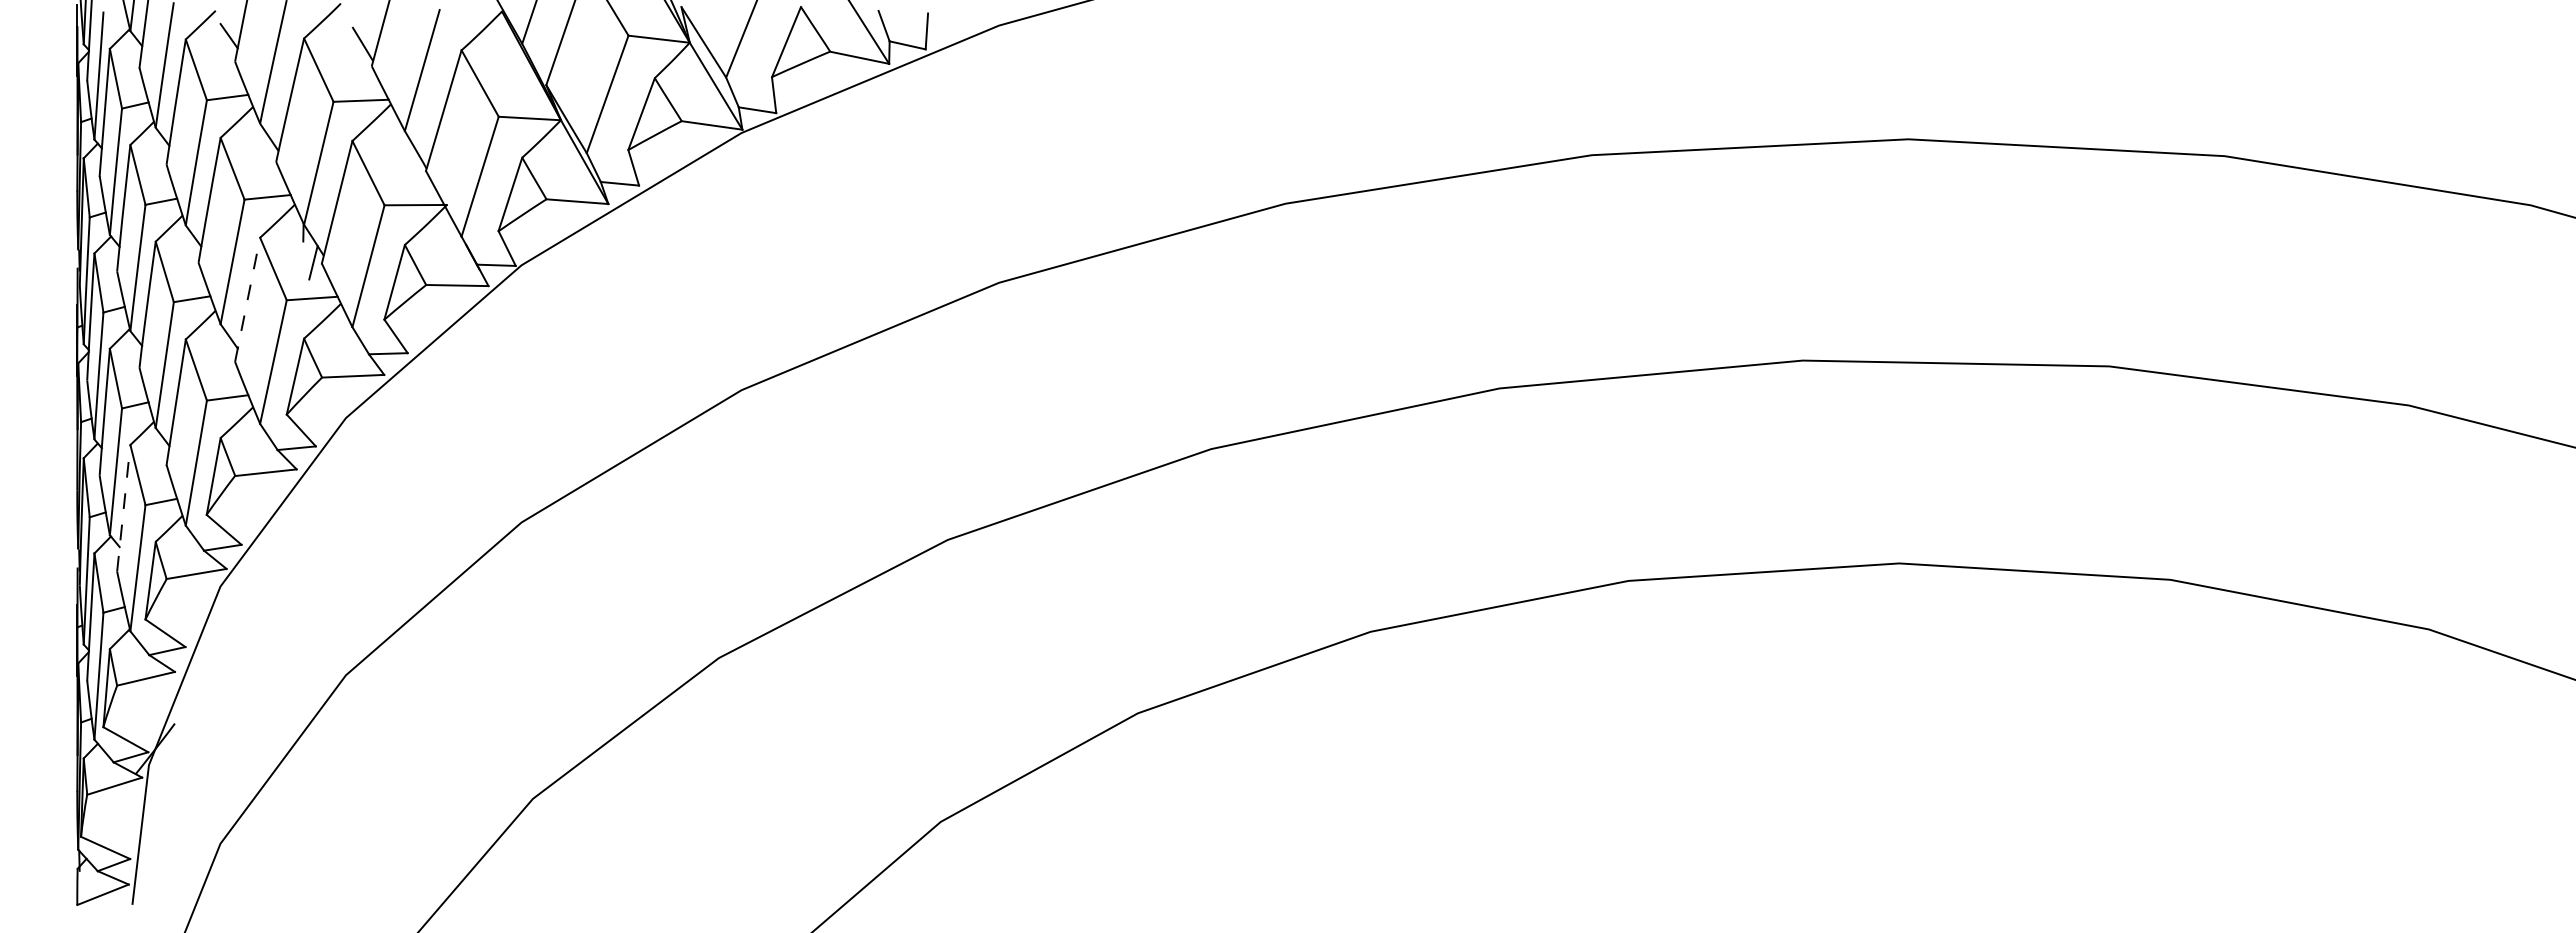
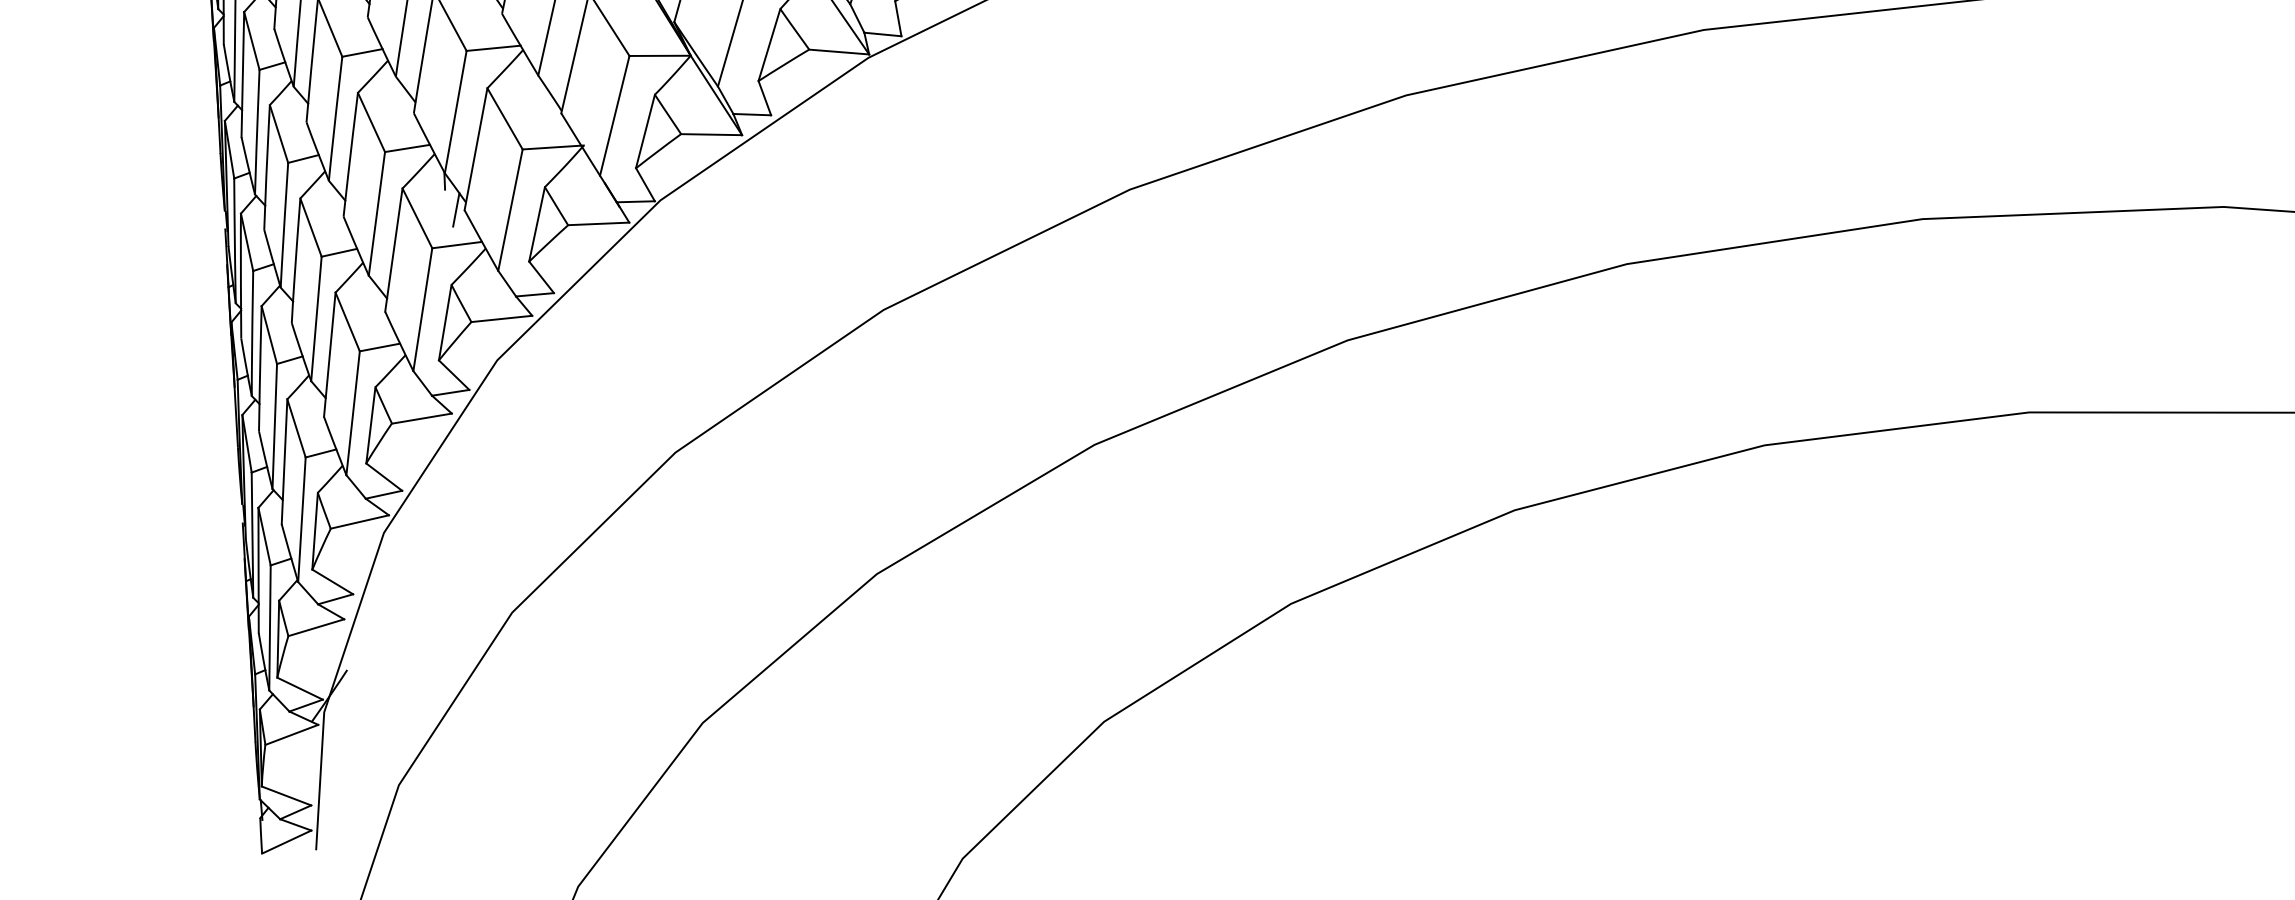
line: (247, 299) -> (393, 249), dashed -> solid
line: (123, 508) -> (284, 462), dashed -> solid

